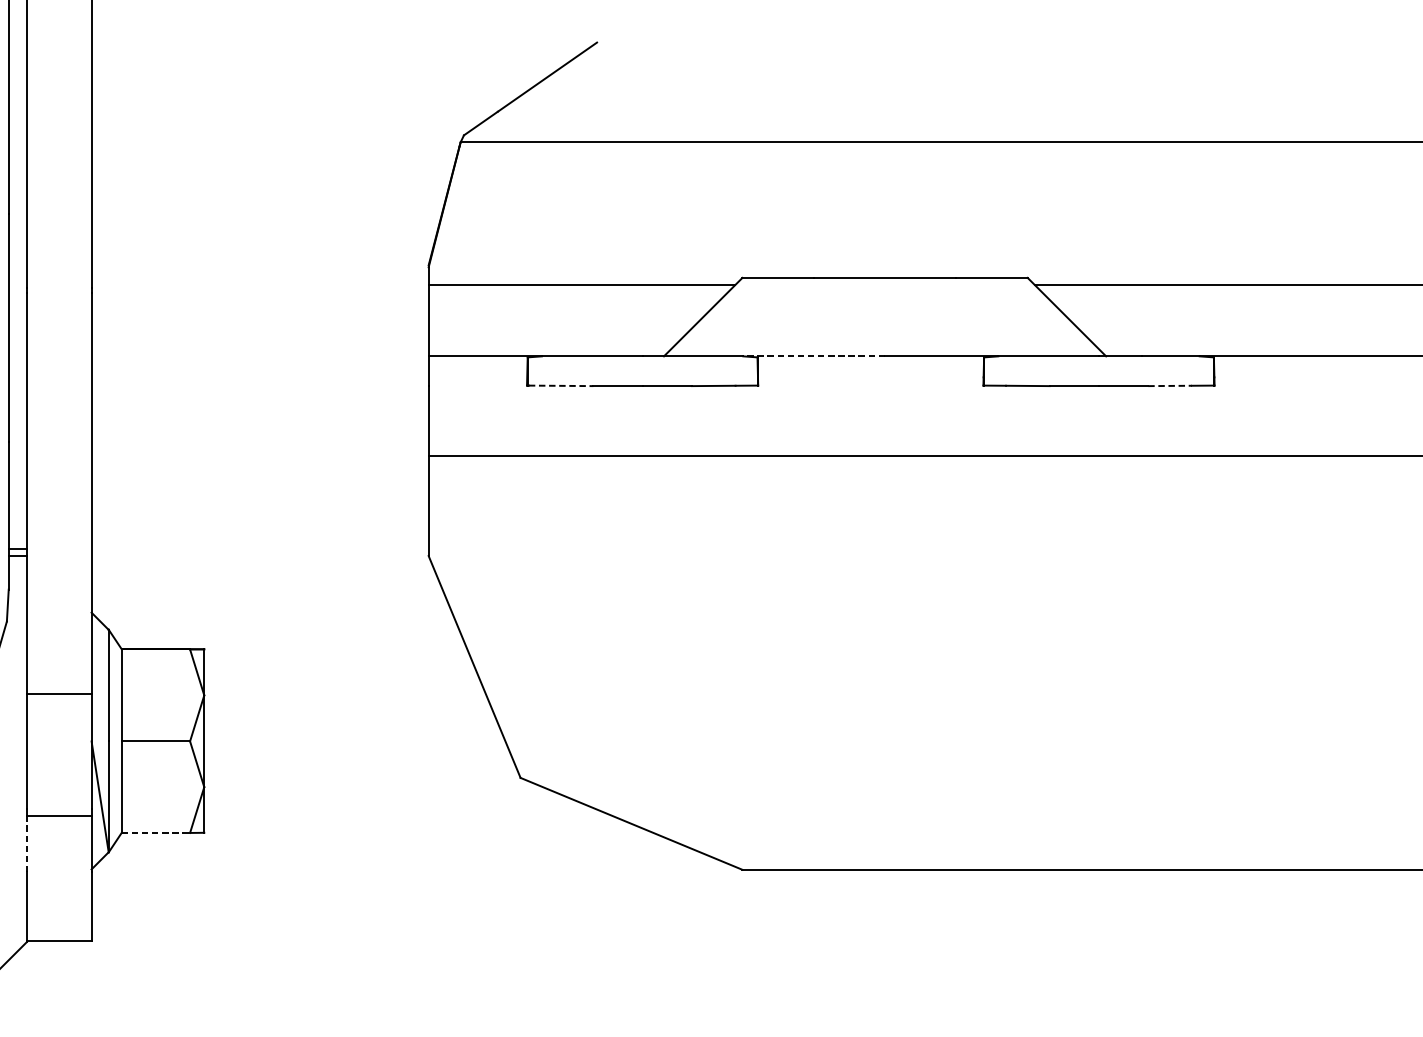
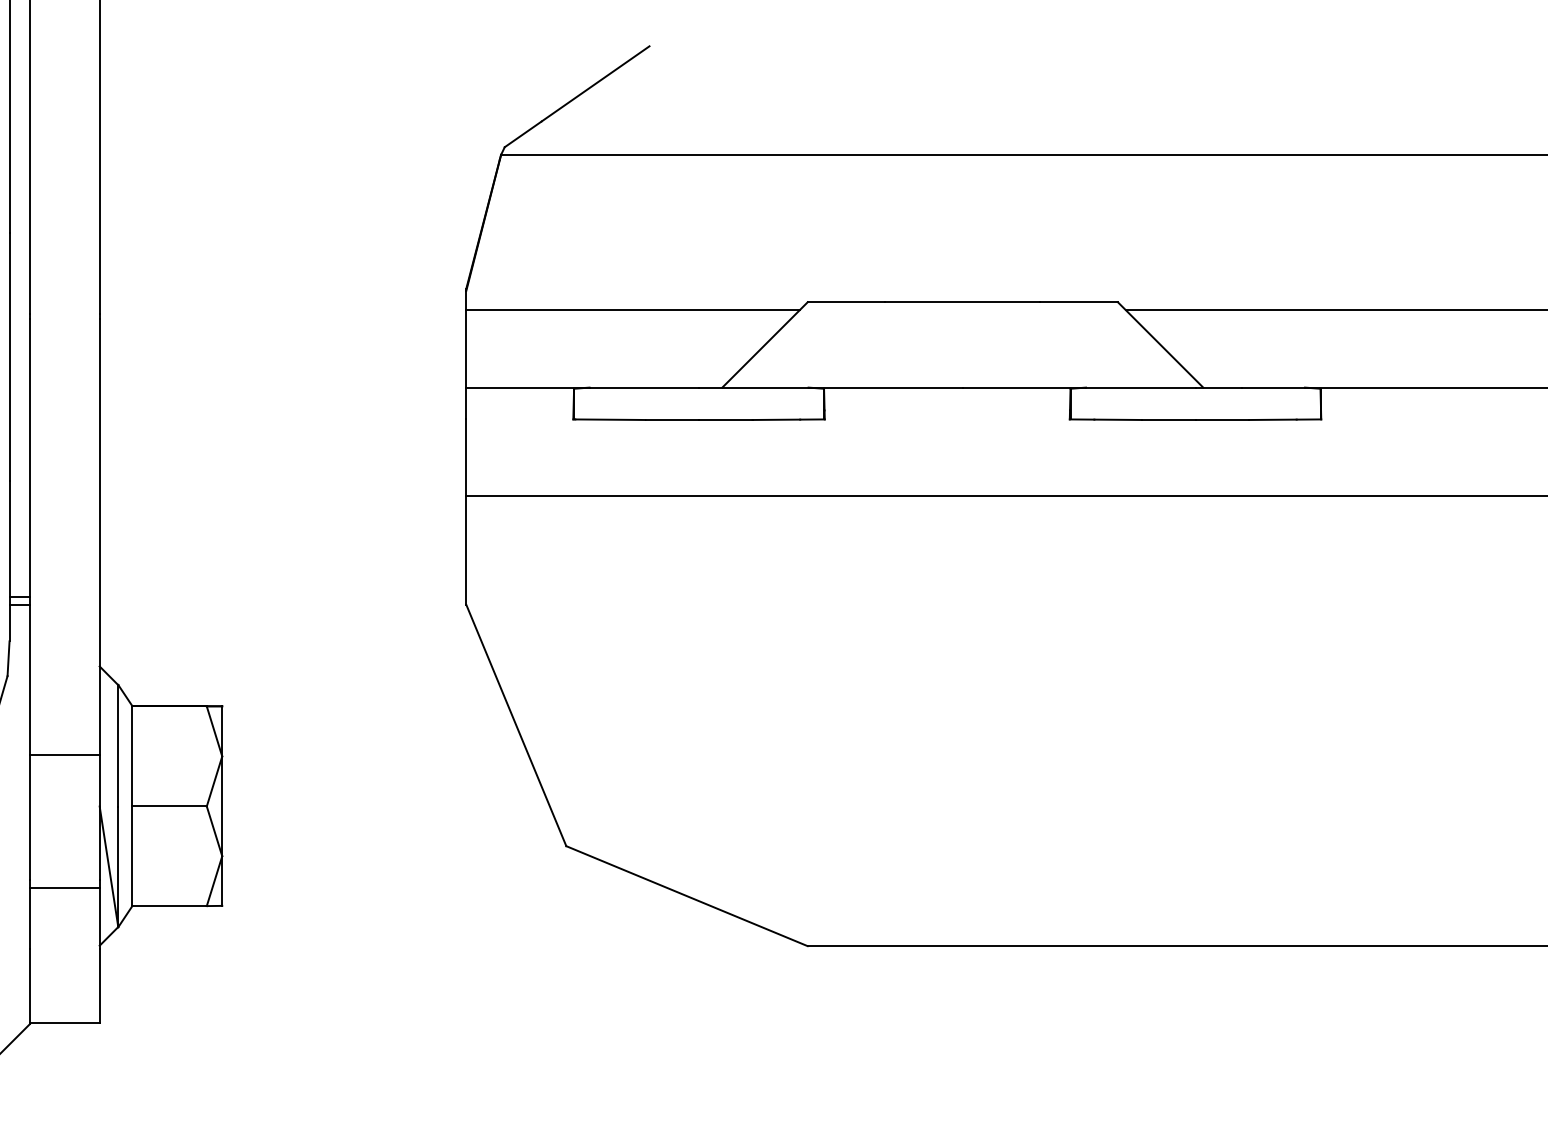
line: (814, 356) -> (885, 387), dashed -> solid
line: (561, 385) -> (610, 419), dashed -> solid
line: (1169, 385) -> (1272, 419), dashed -> solid
line: (156, 833) -> (170, 906), dashed -> solid
line: (27, 844) -> (29, 918), dashed -> solid

